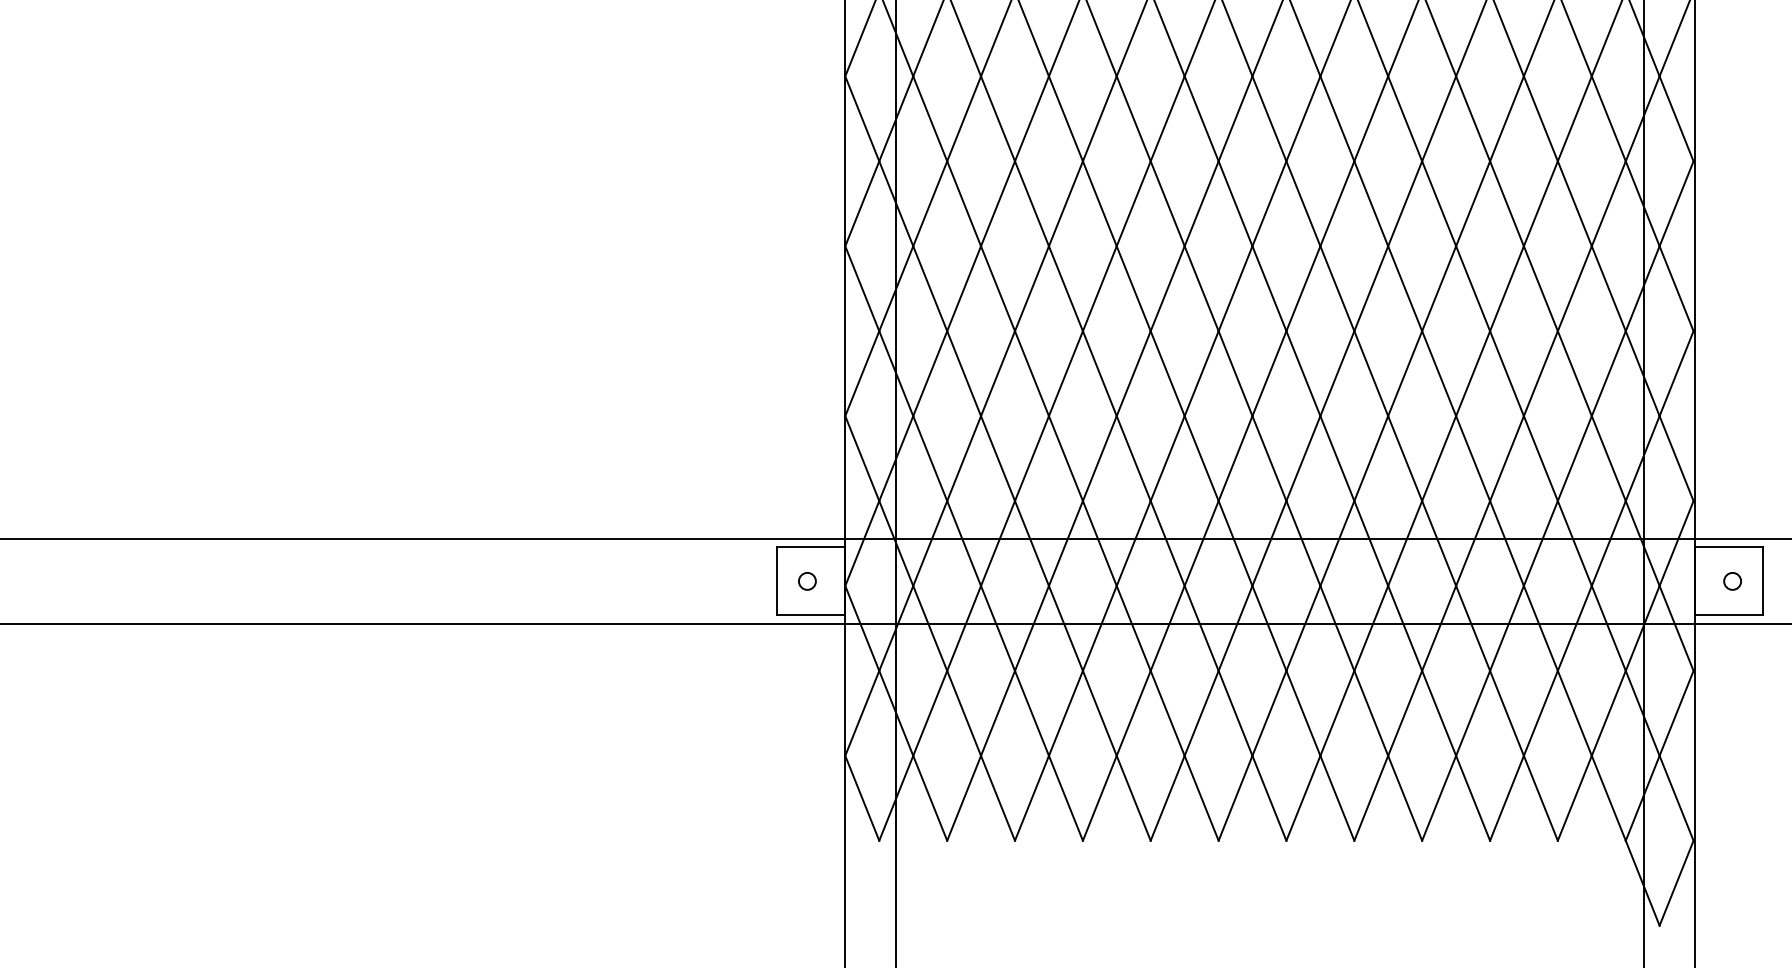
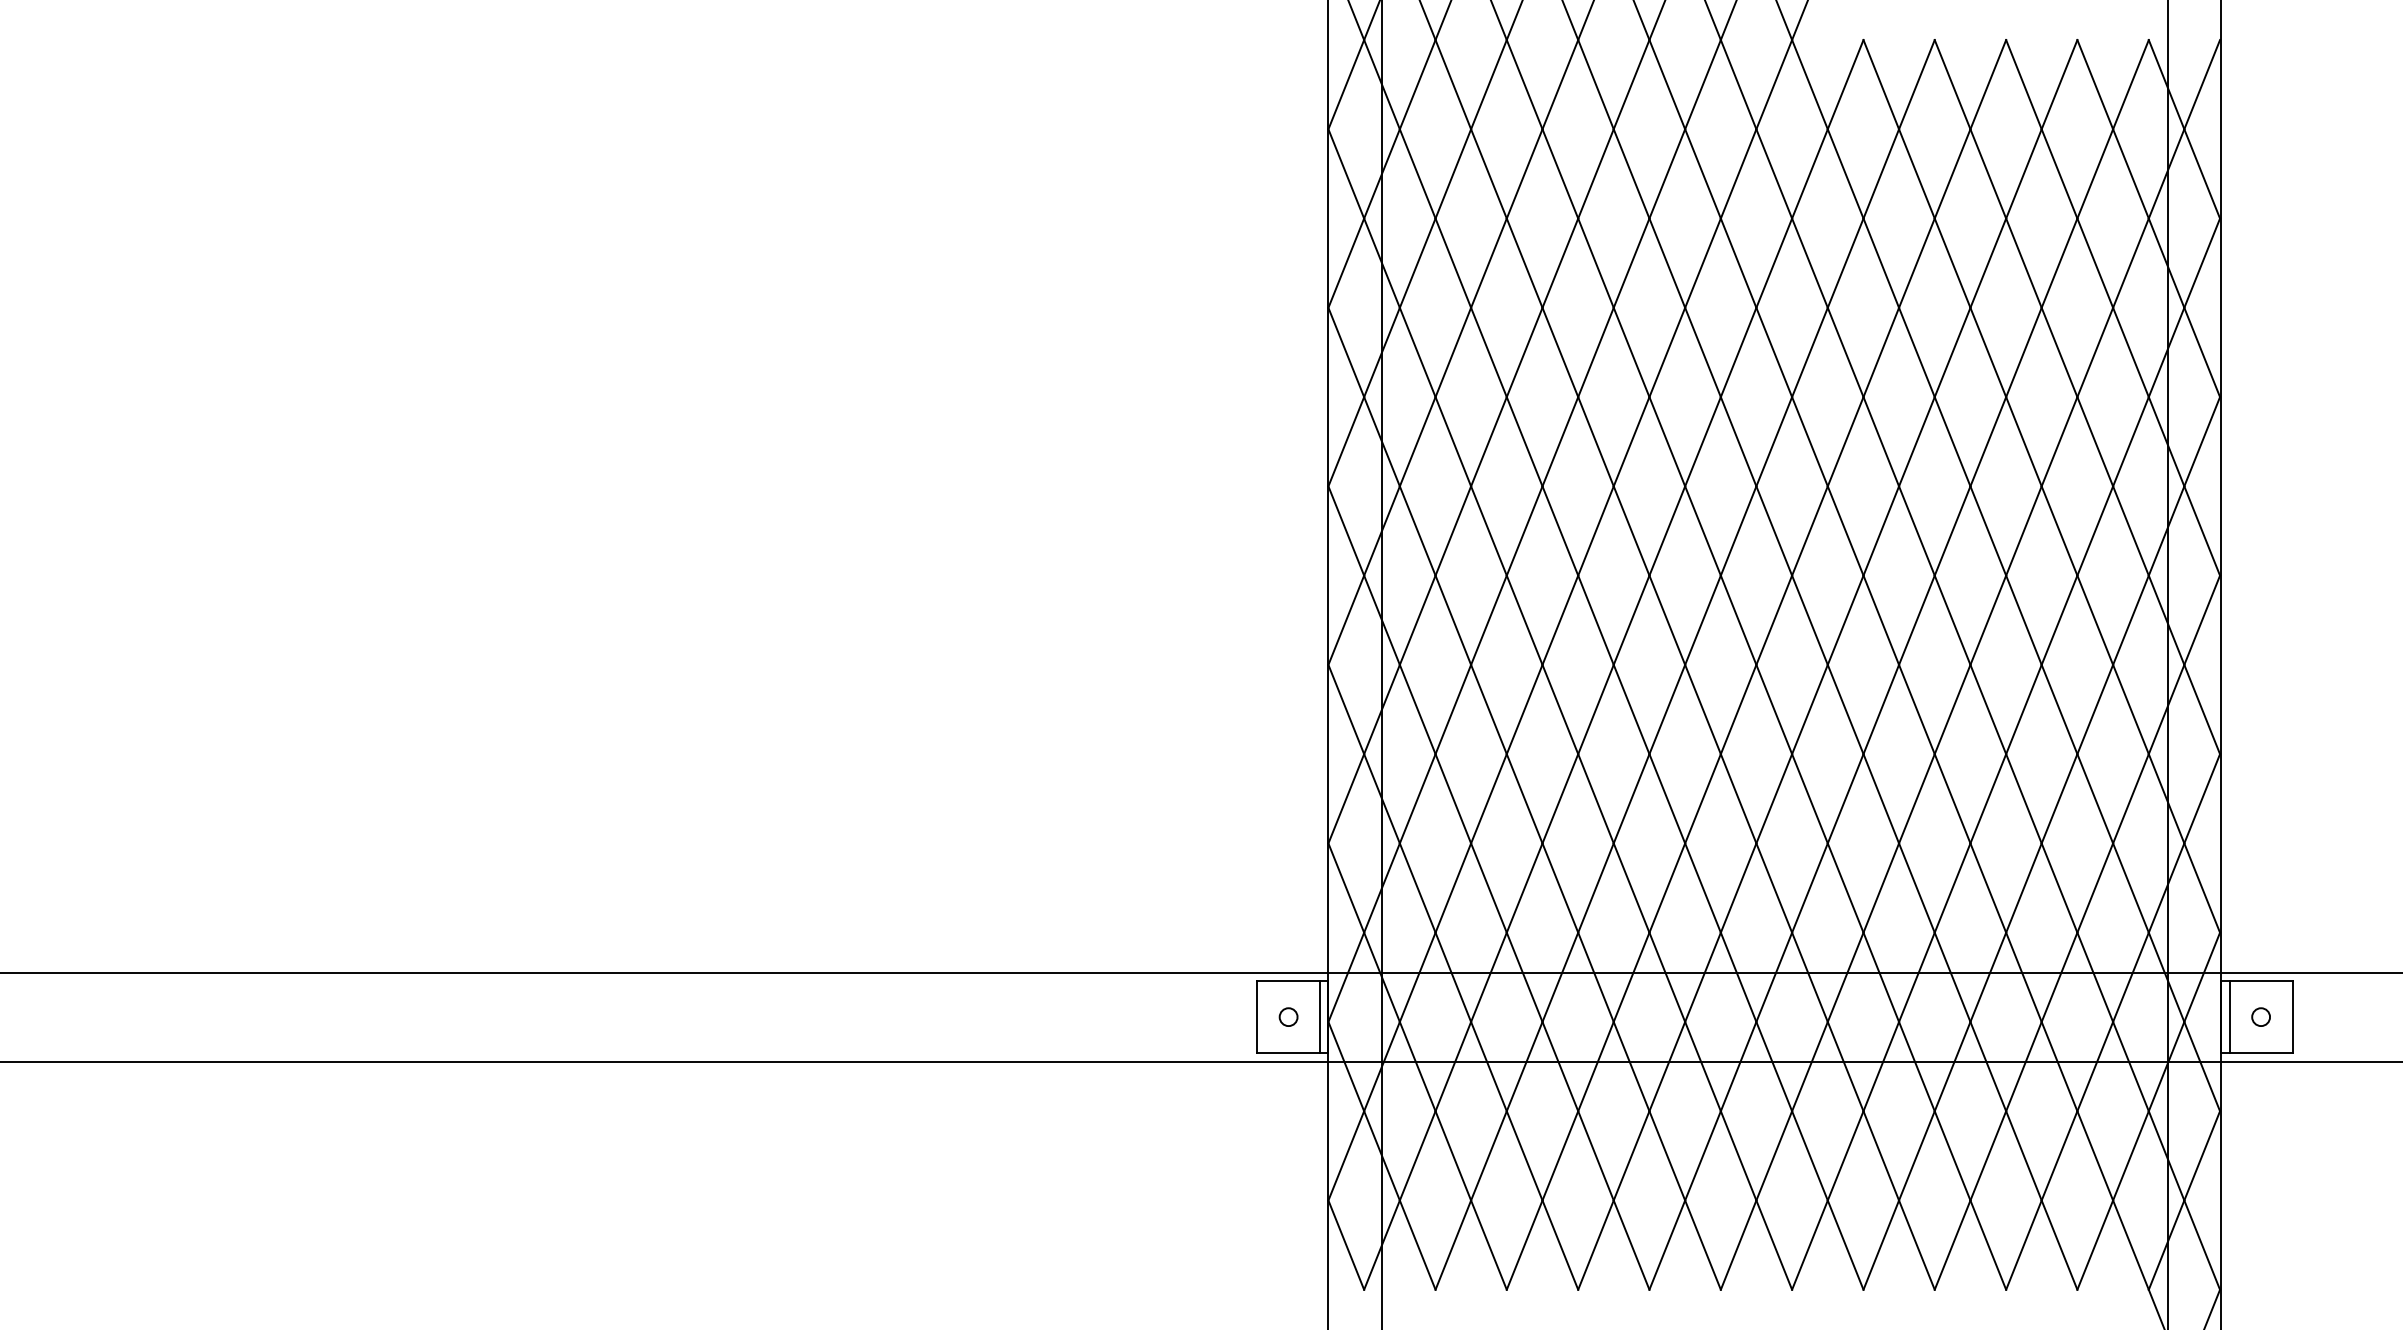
line: (837, 580) -> (1320, 1016), added
line: (1702, 580) -> (2229, 1016), added

